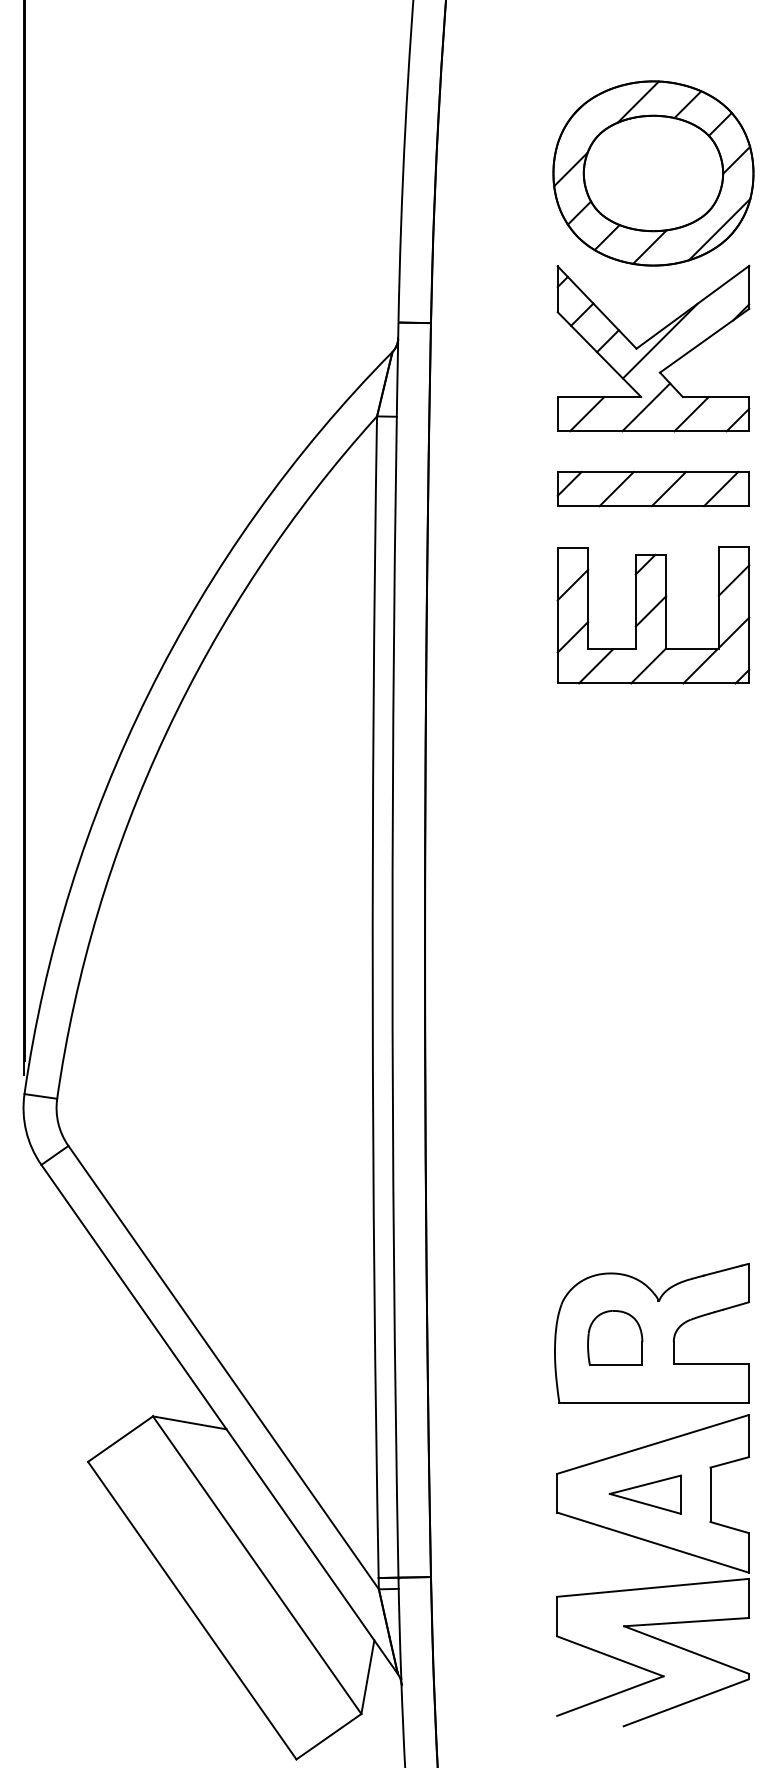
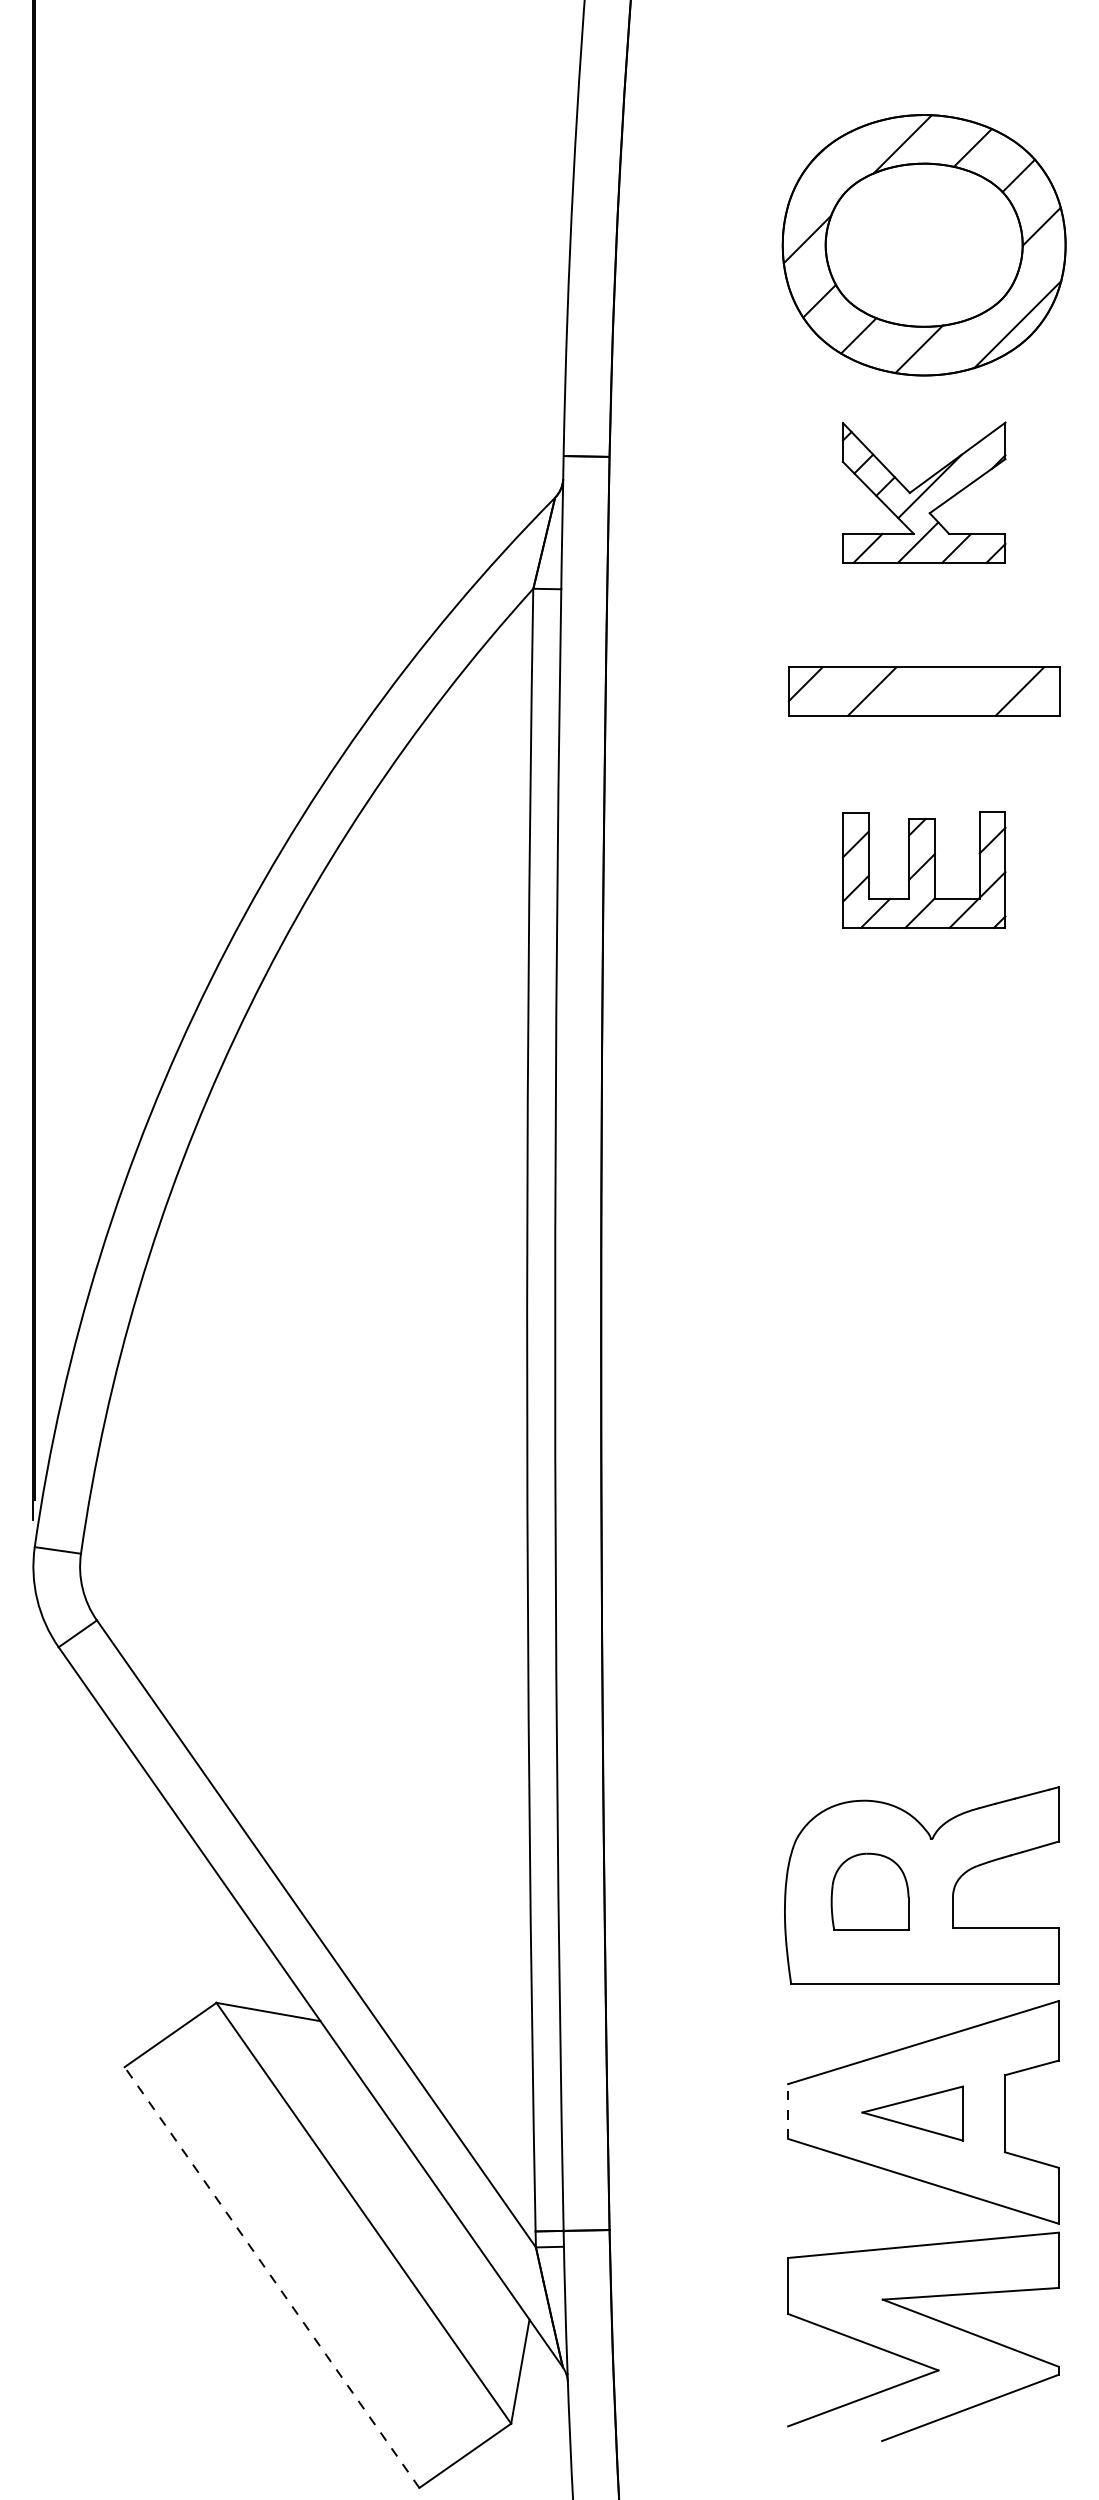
part: (653, 348) -> (924, 492), size x0.6
line: (668, 488) -> (945, 690), removed
part: (653, 615) -> (924, 870), size x0.6
line: (557, 1492) -> (788, 2110), solid -> dashed
line: (192, 1610) -> (272, 2277), solid -> dashed

